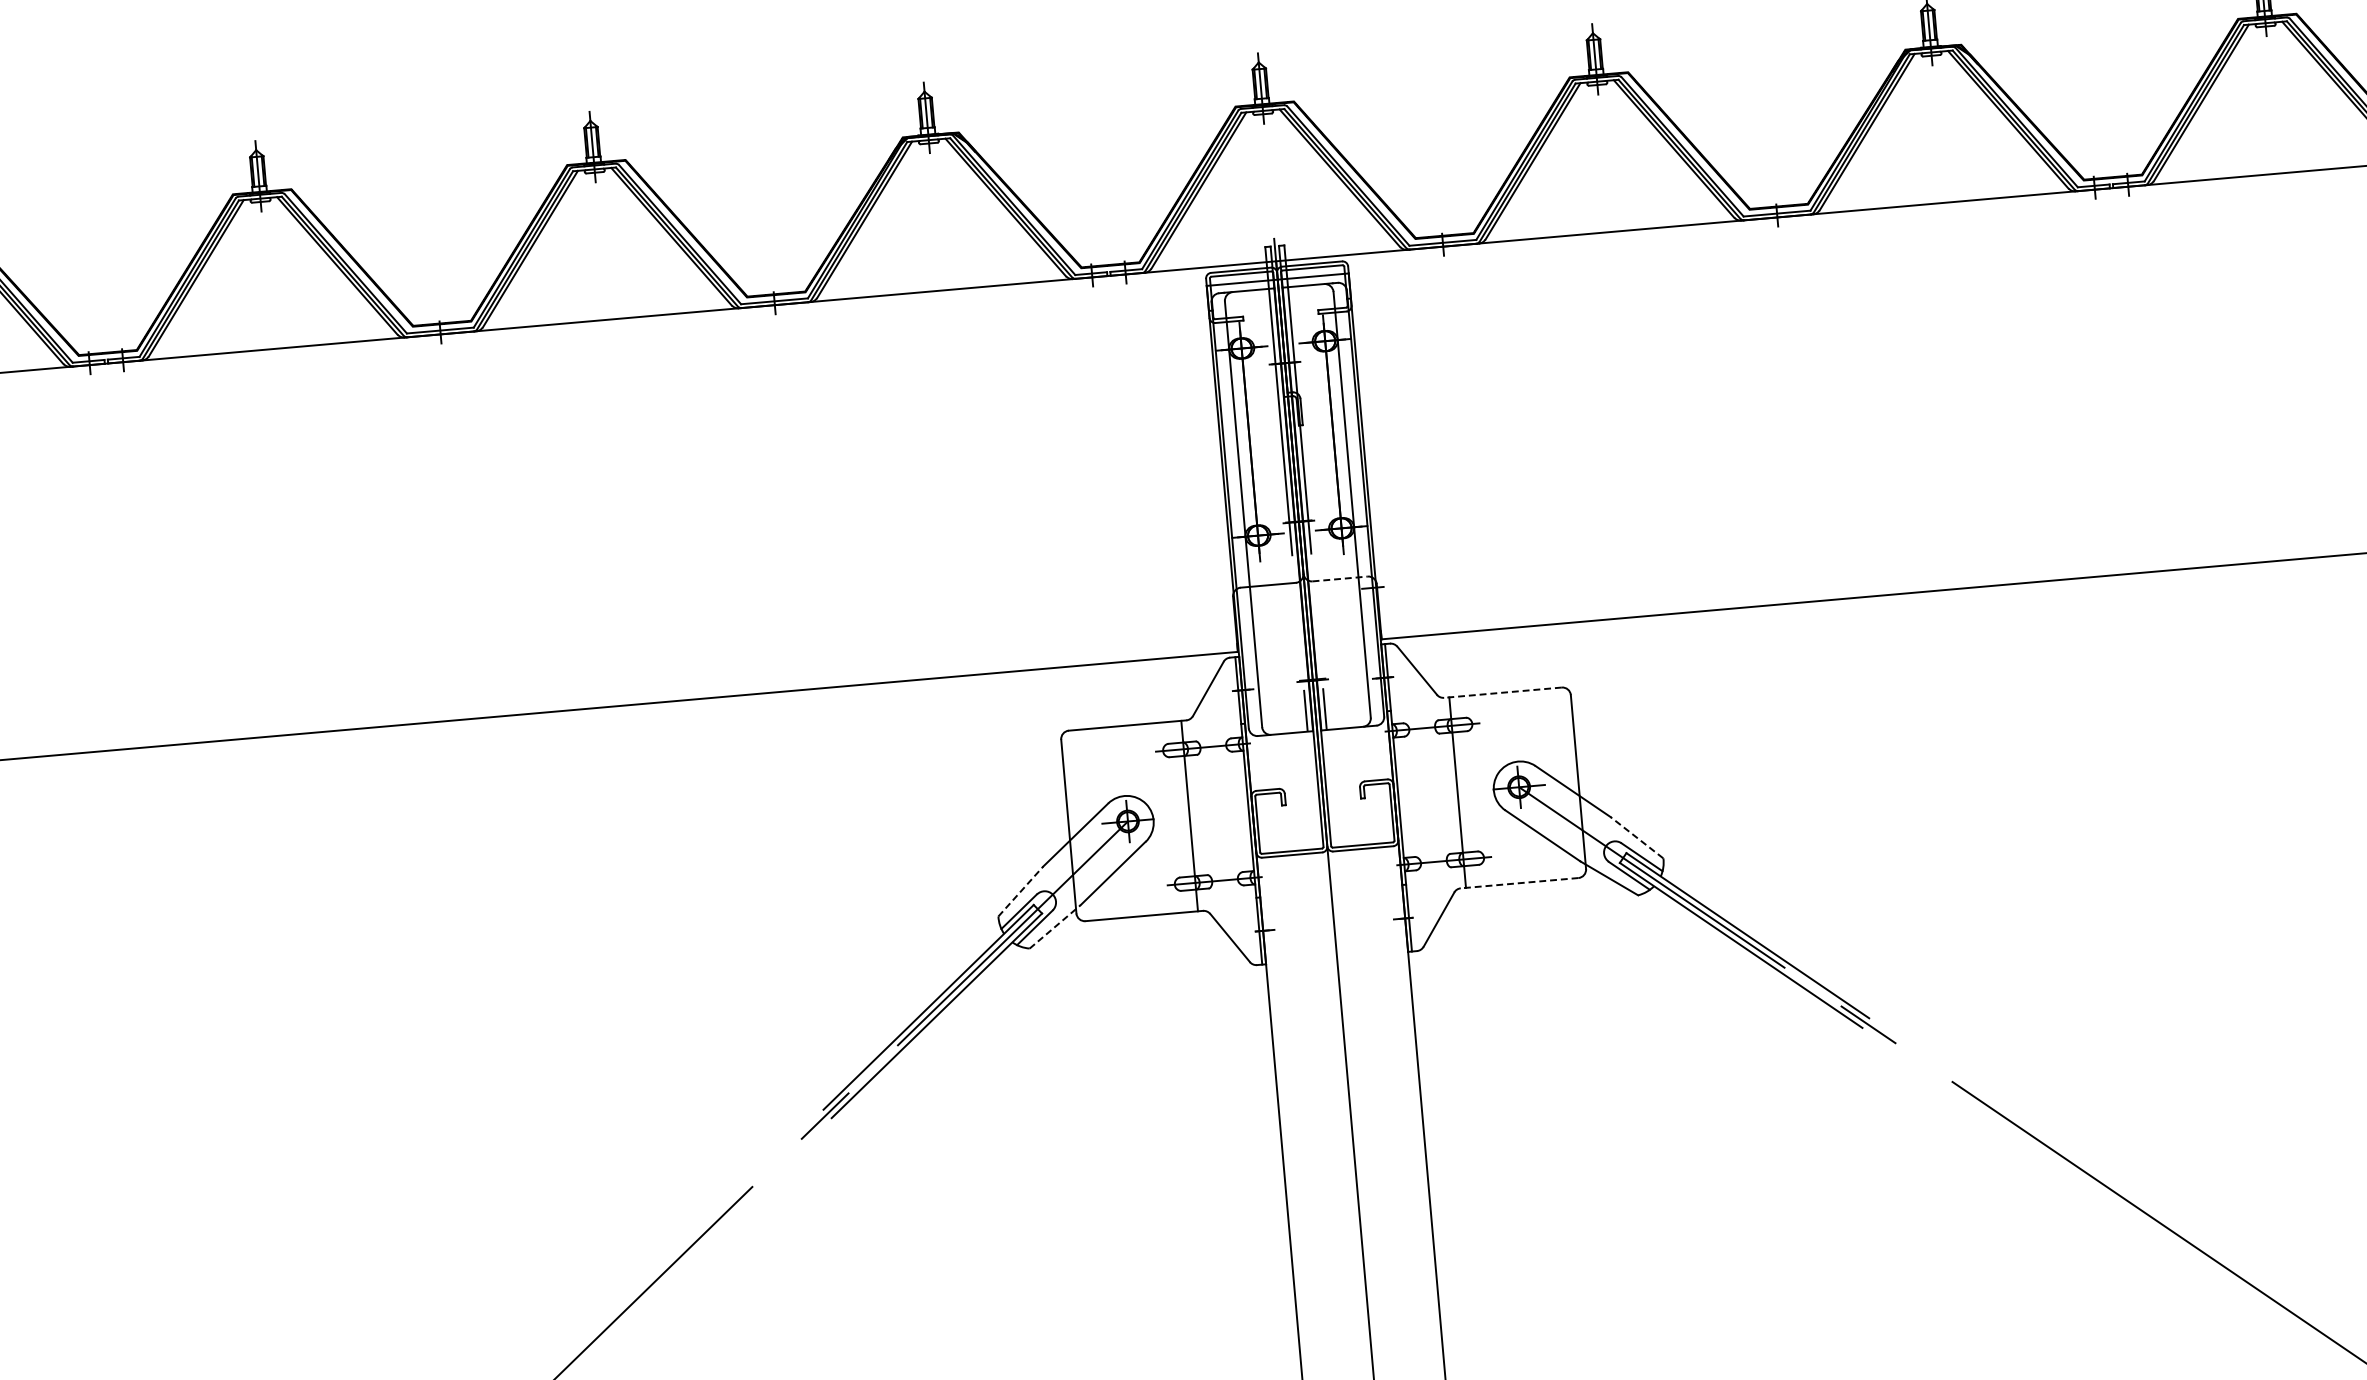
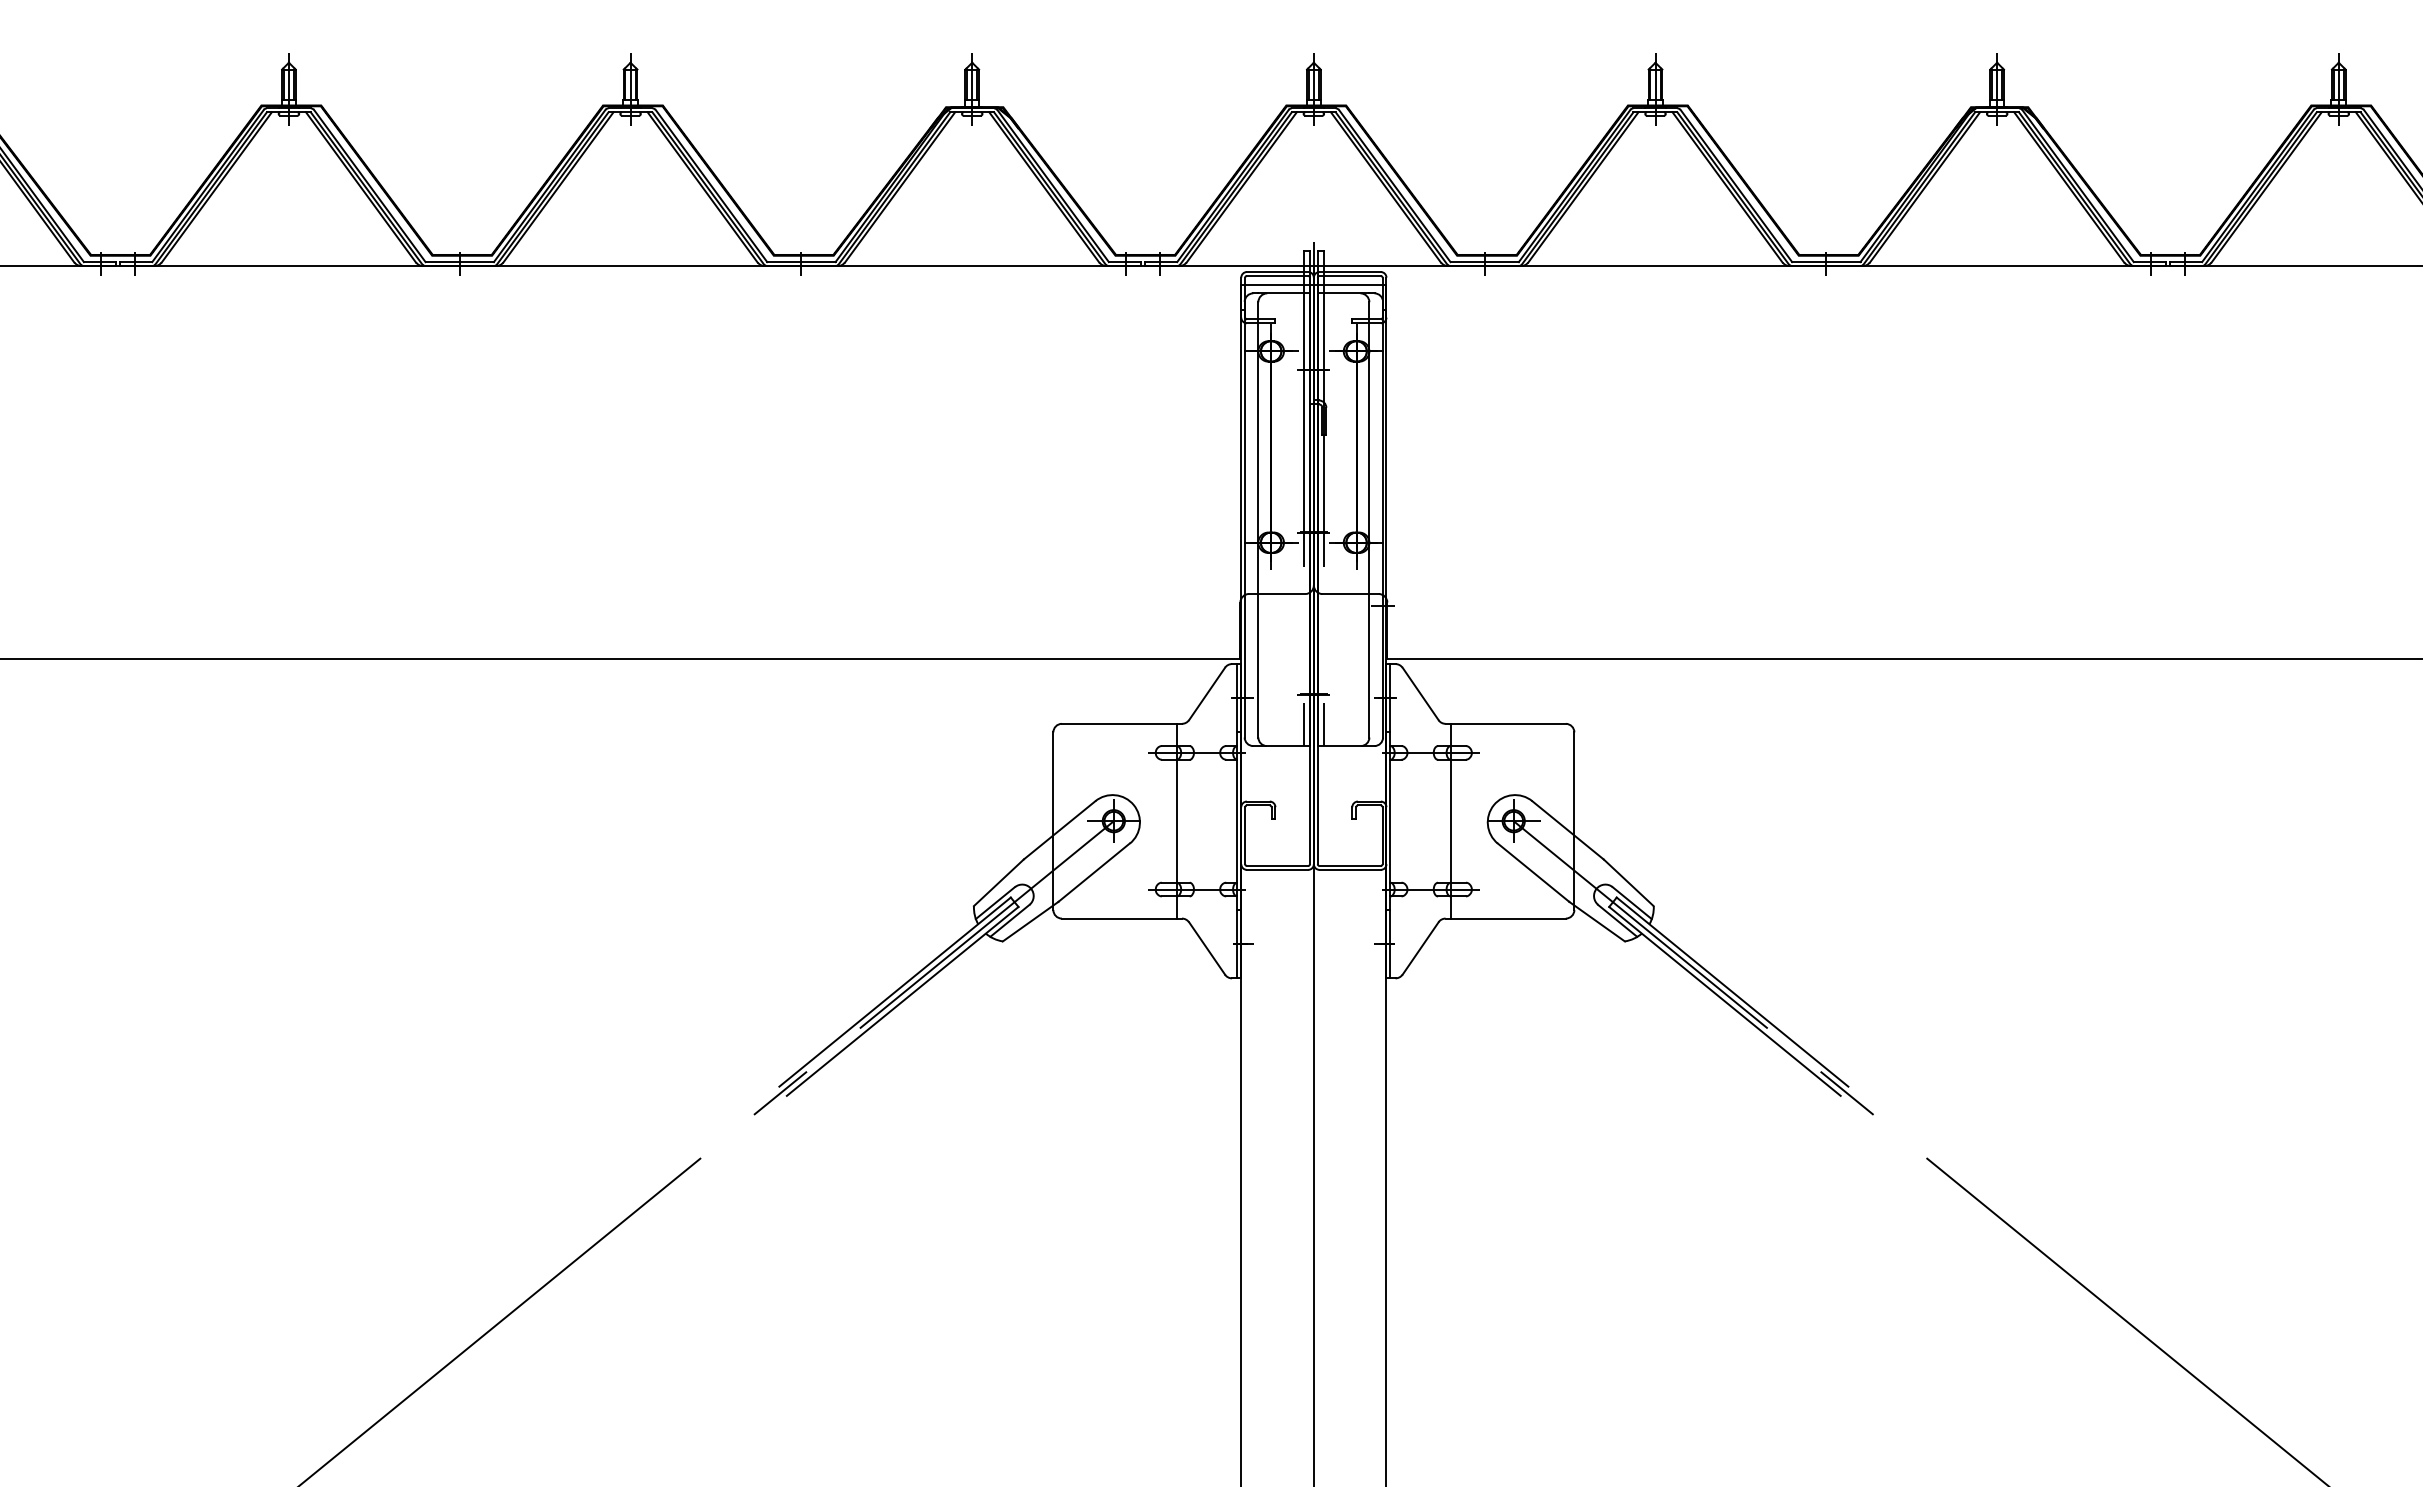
line: (1341, 579) -> (1351, 594), dashed -> solid
line: (1502, 692) -> (1505, 723), dashed -> solid
line: (1636, 837) -> (1628, 882), dashed -> solid
line: (1519, 883) -> (1505, 918), dashed -> solid
line: (1021, 891) -> (999, 882), dashed -> solid
line: (1056, 926) -> (1031, 921), dashed -> solid

